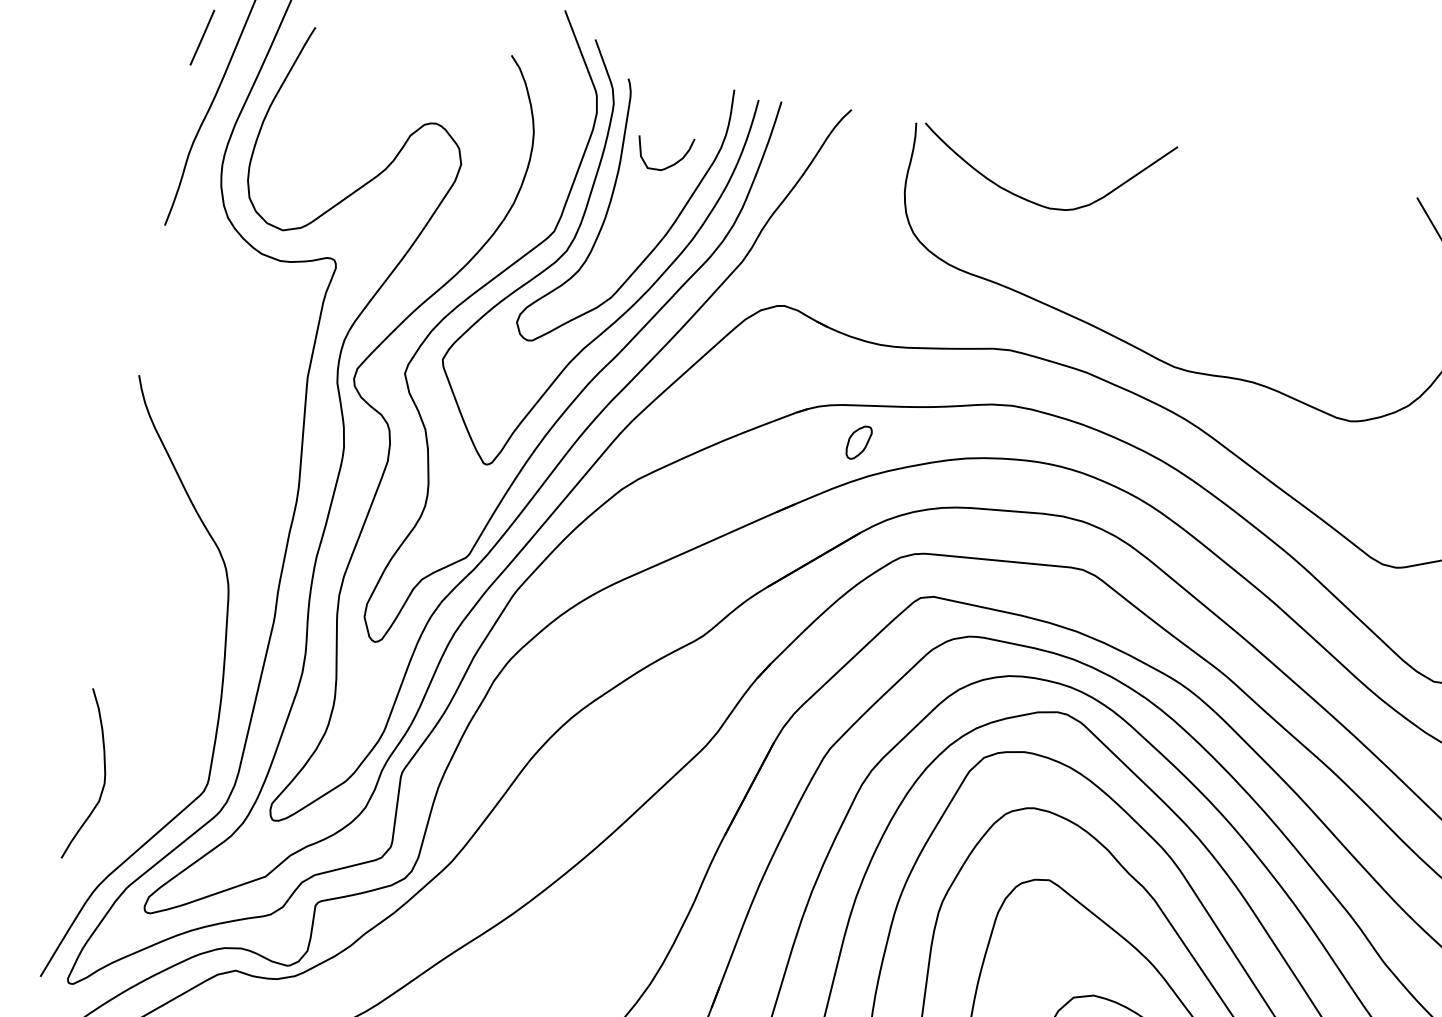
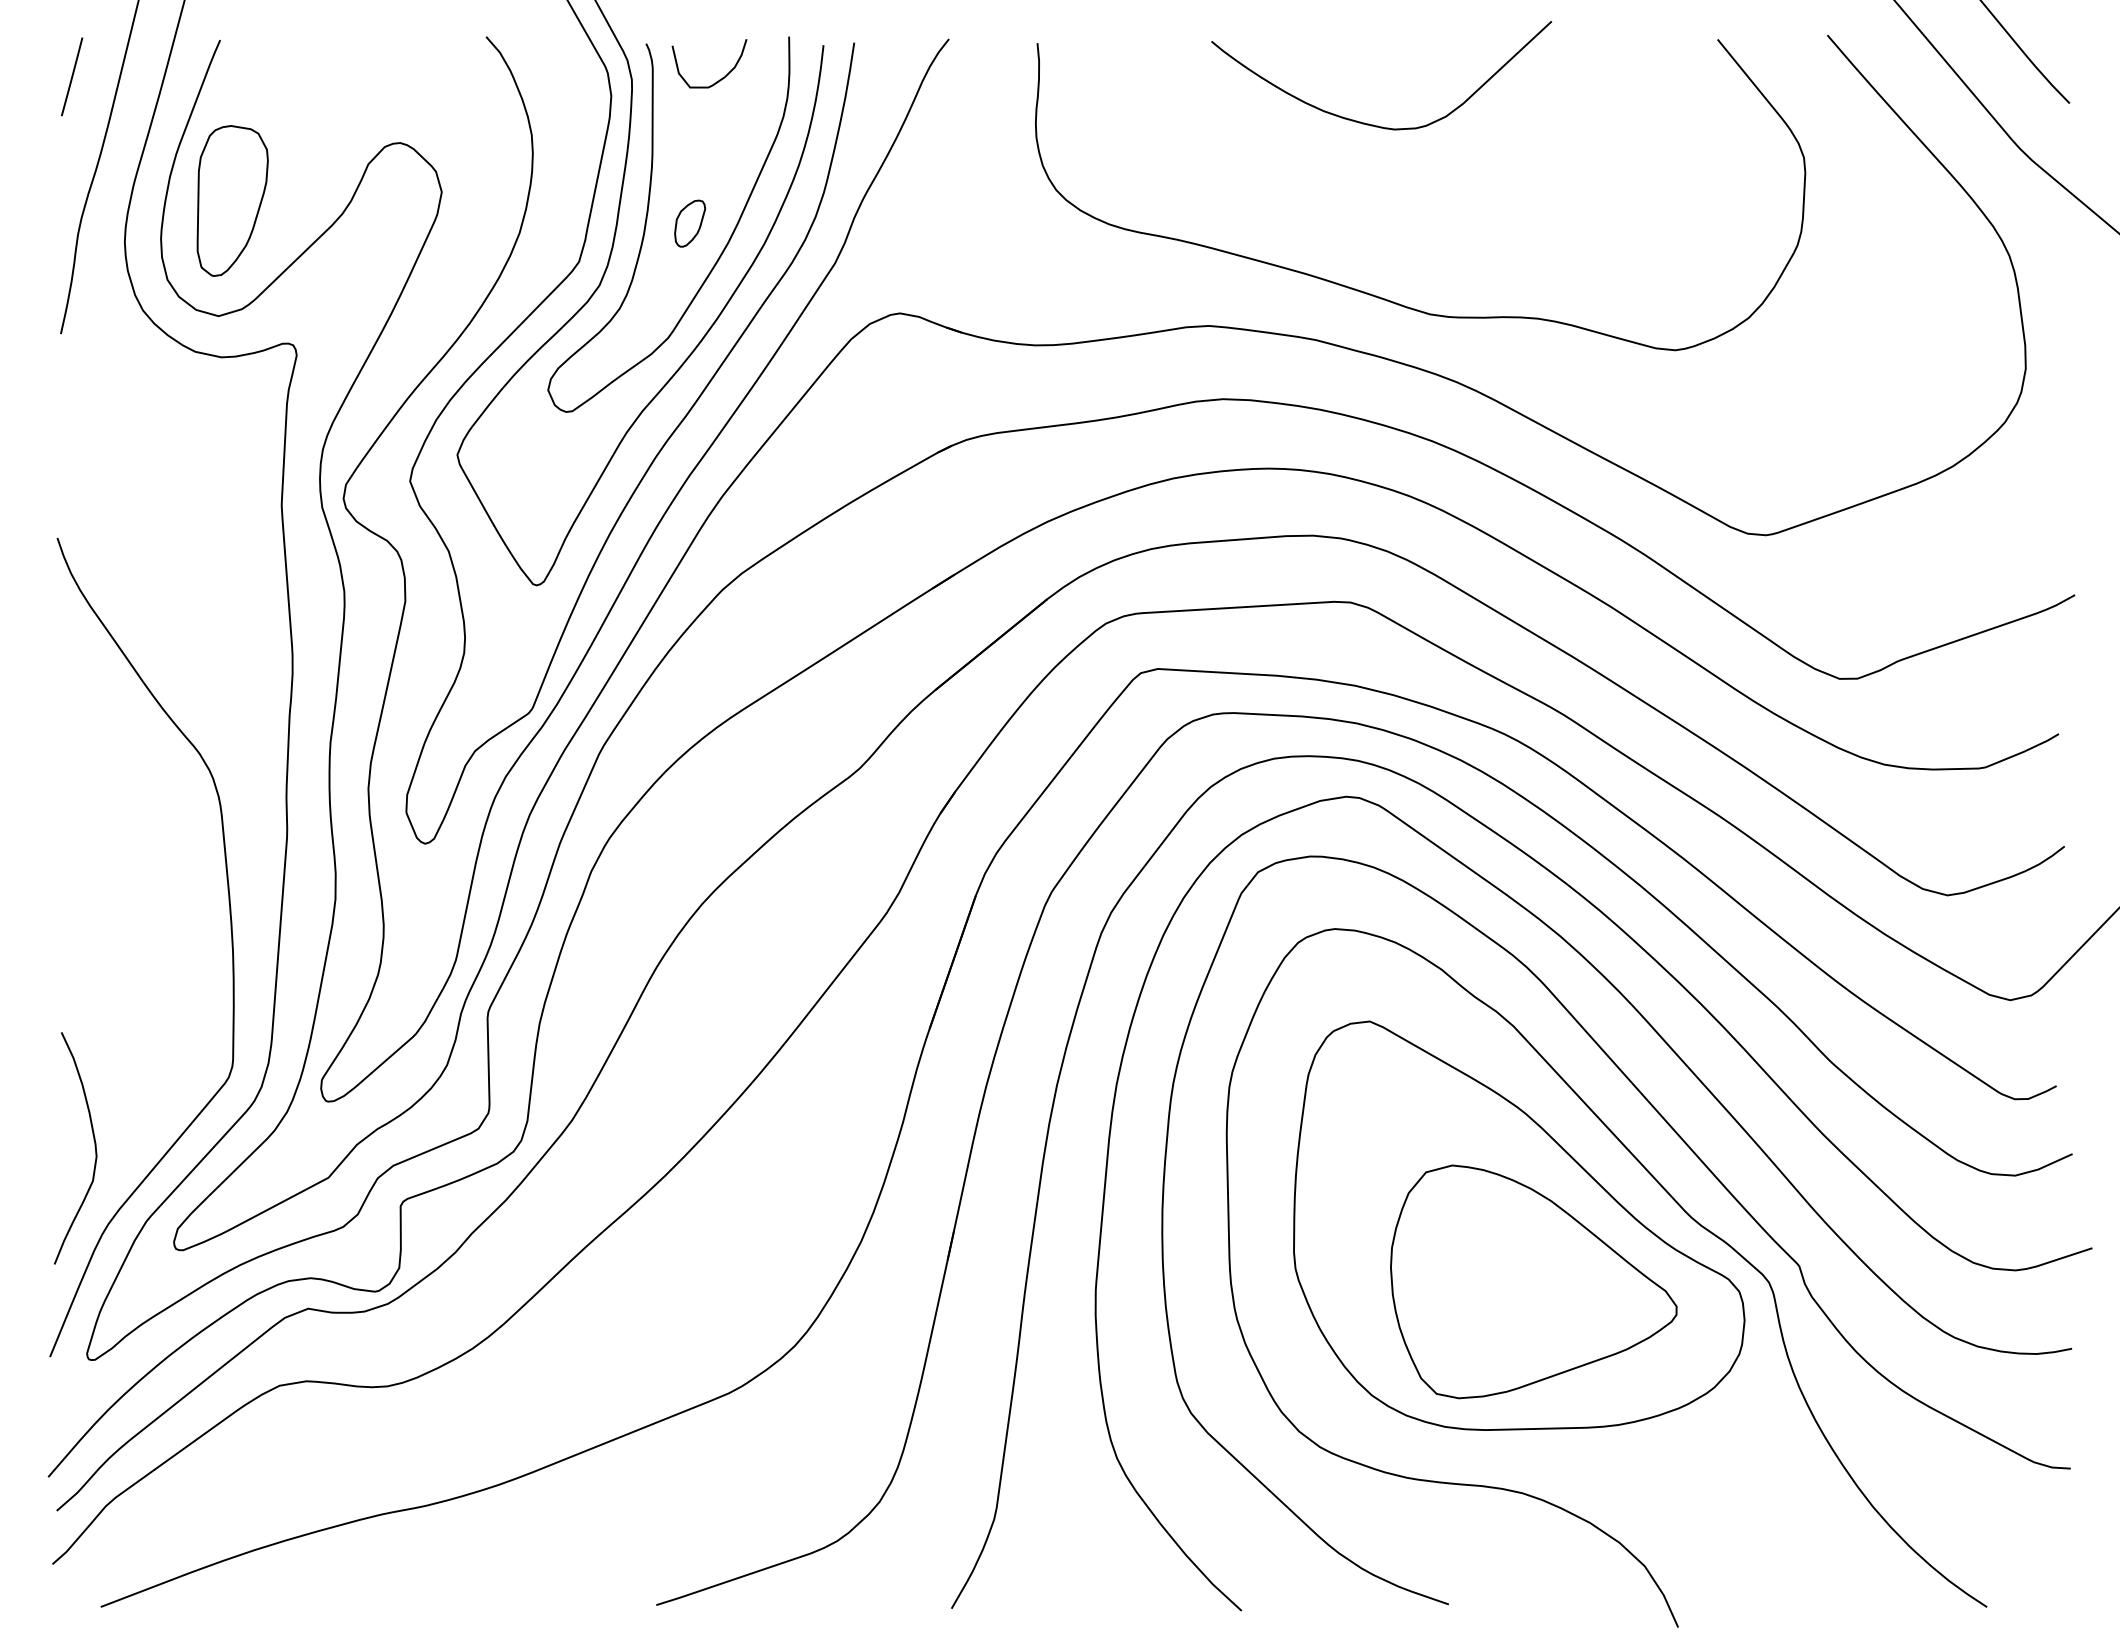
part: (306, 146) -> (232, 200), added
curve: (670, 165) -> (719, 79), moved
curve: (1032, 201) -> (1369, 123), moved
part: (859, 442) -> (690, 223), moved
curve: (104, 776) -> (94, 1147), moved

